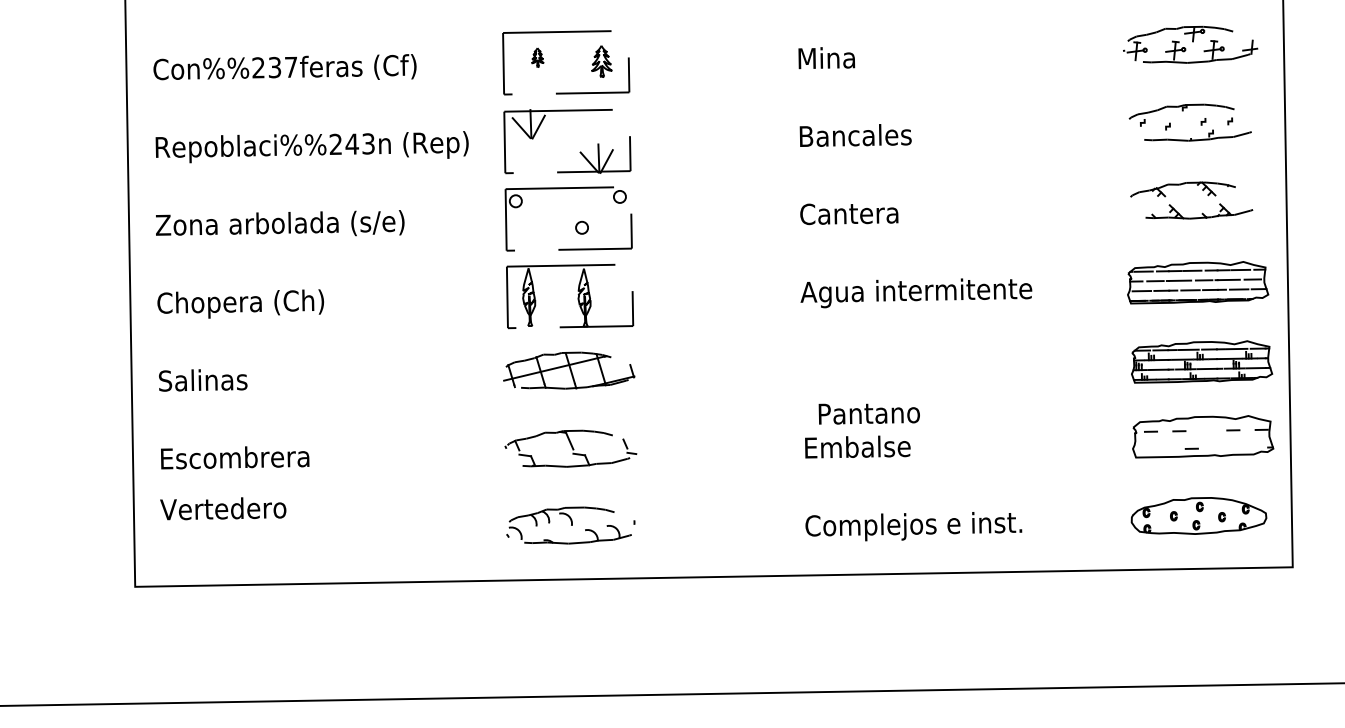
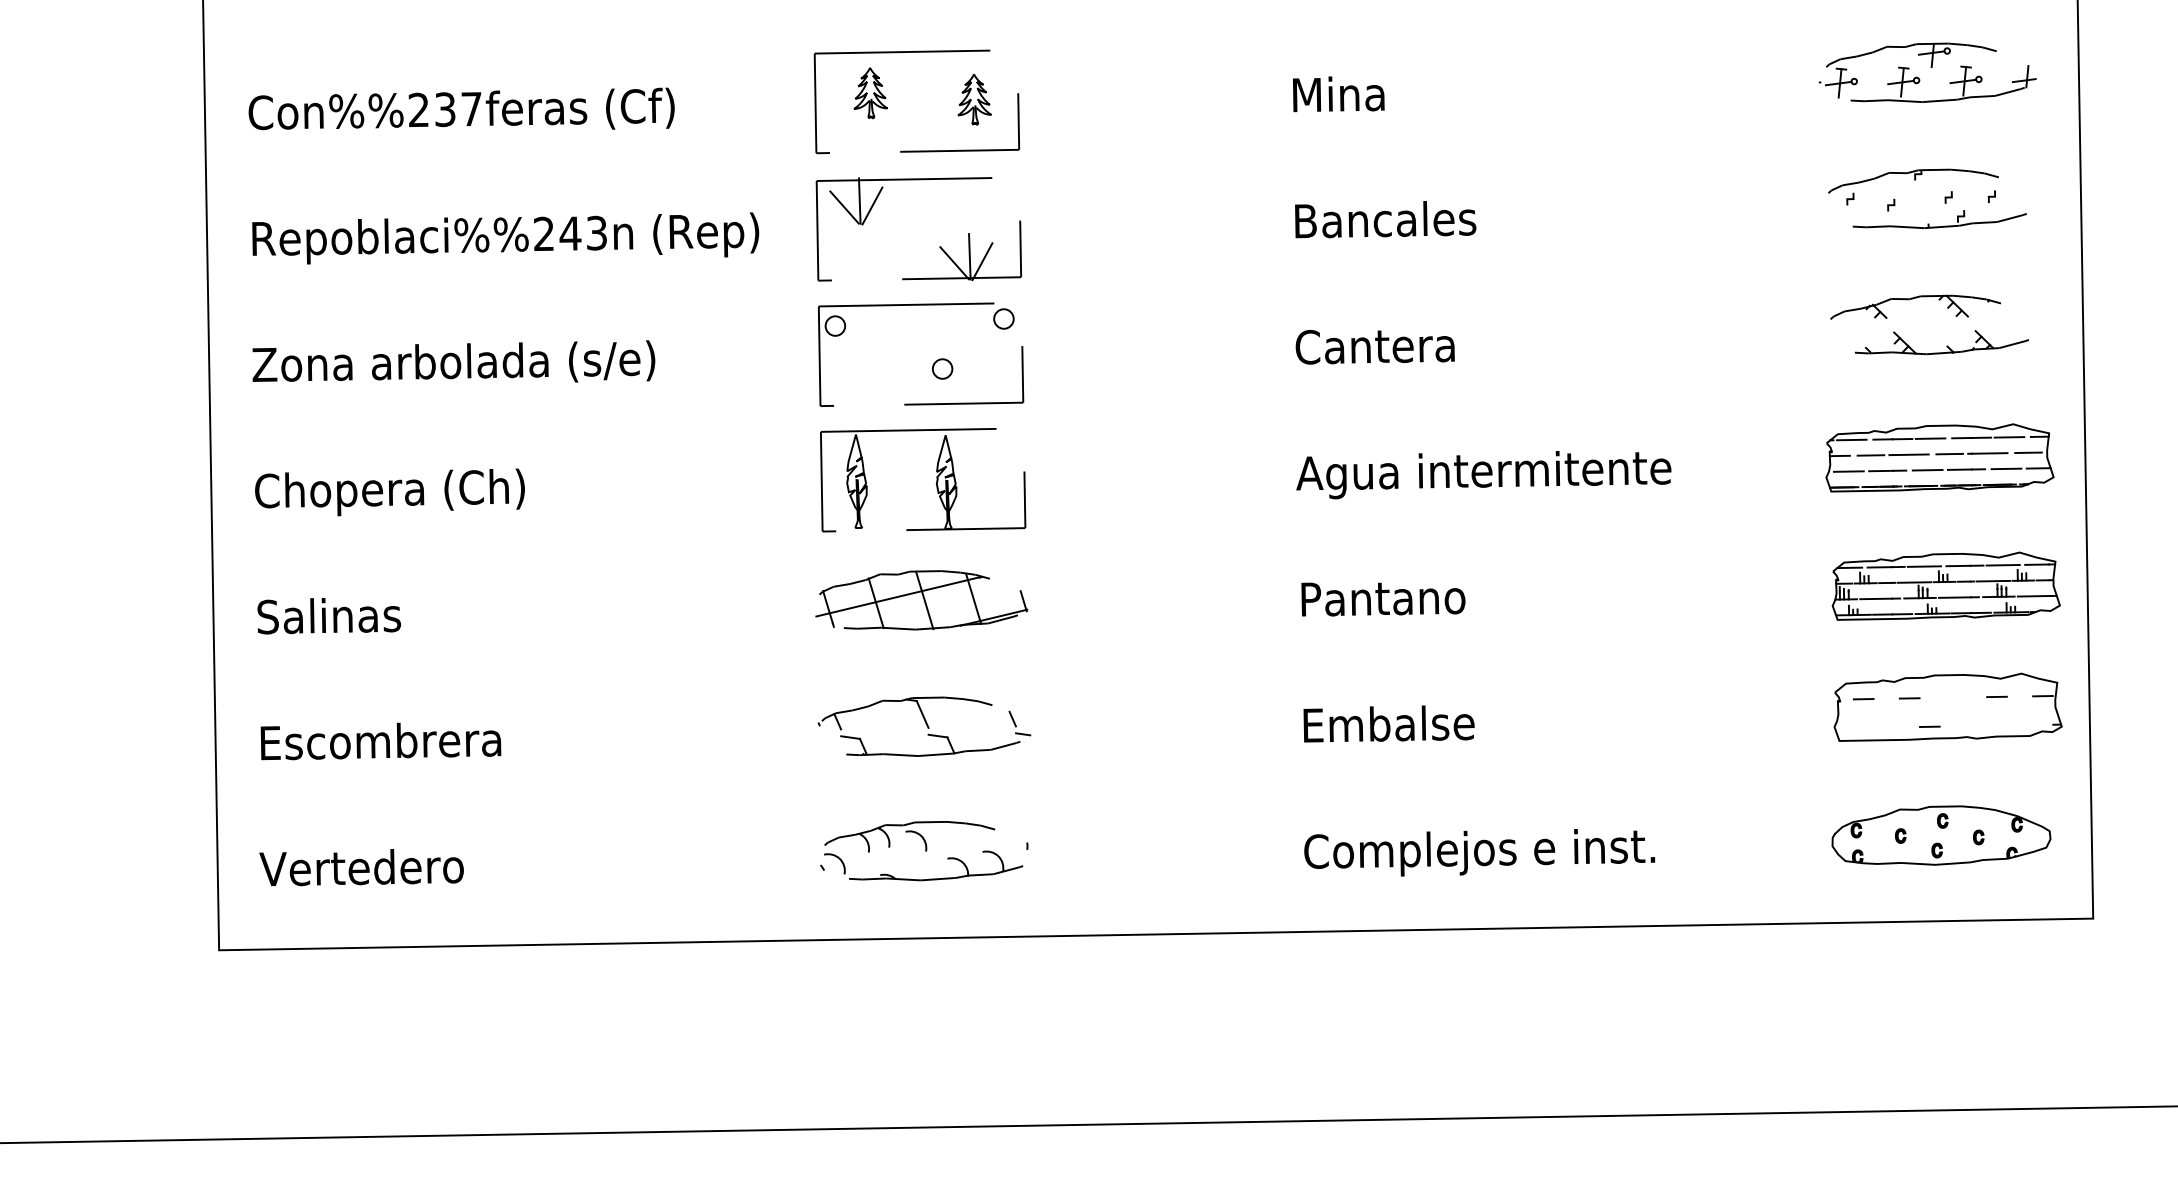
part: (537, 57) -> (870, 93), size x1.67
text: (868, 413) -> (1382, 598), moved
text: (223, 508) -> (362, 867), moved

